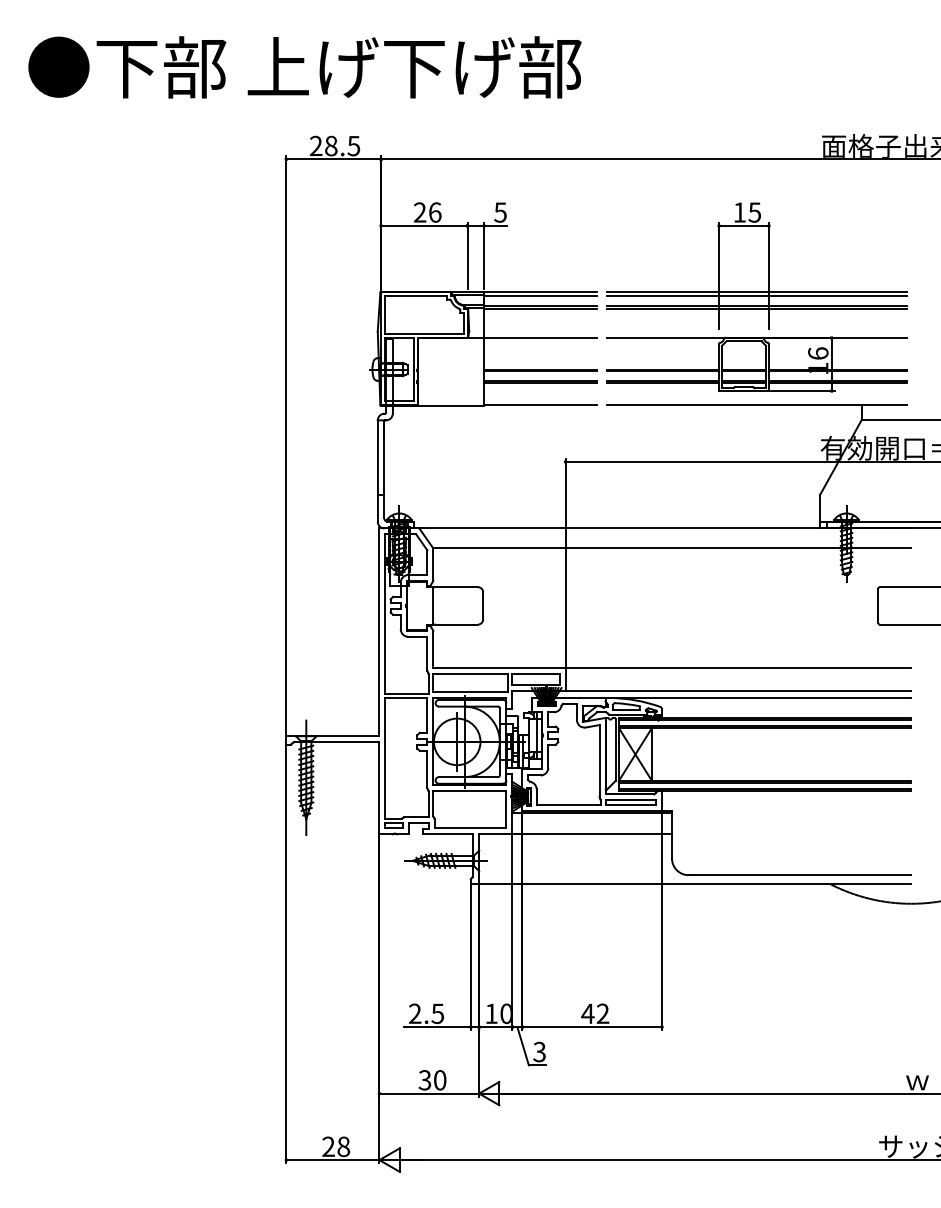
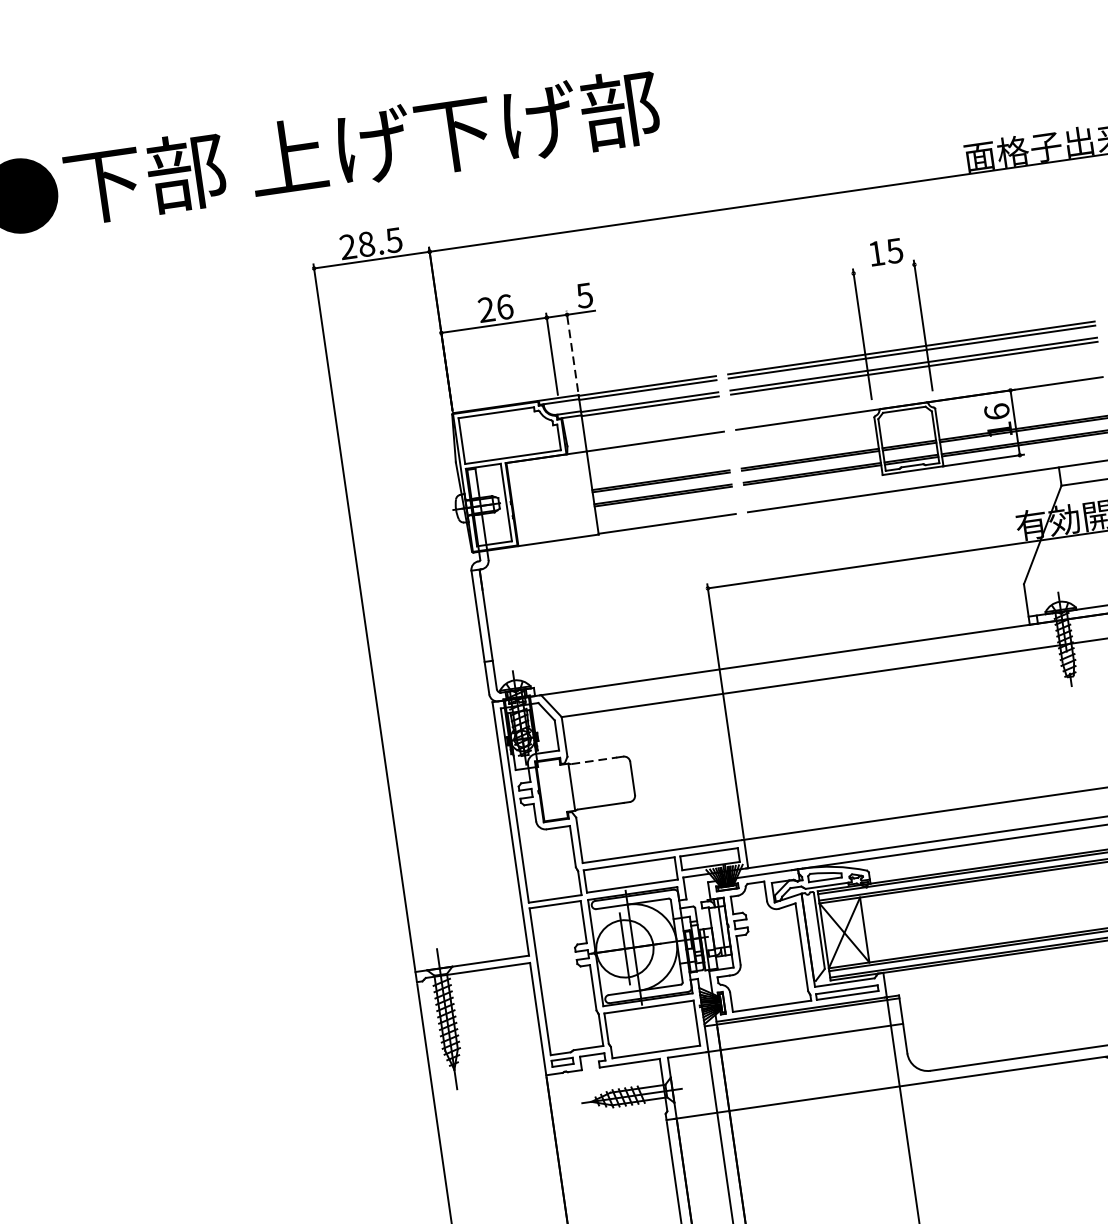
line: (743, 225) -> (883, 268), removed
line: (484, 255) -> (572, 350), solid -> dashed
line: (454, 587) -> (594, 761), solid -> dashed

